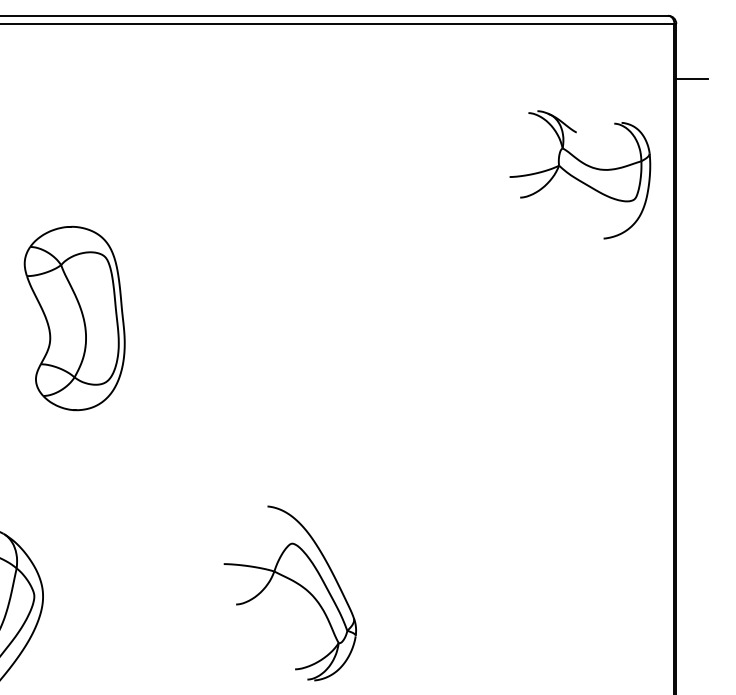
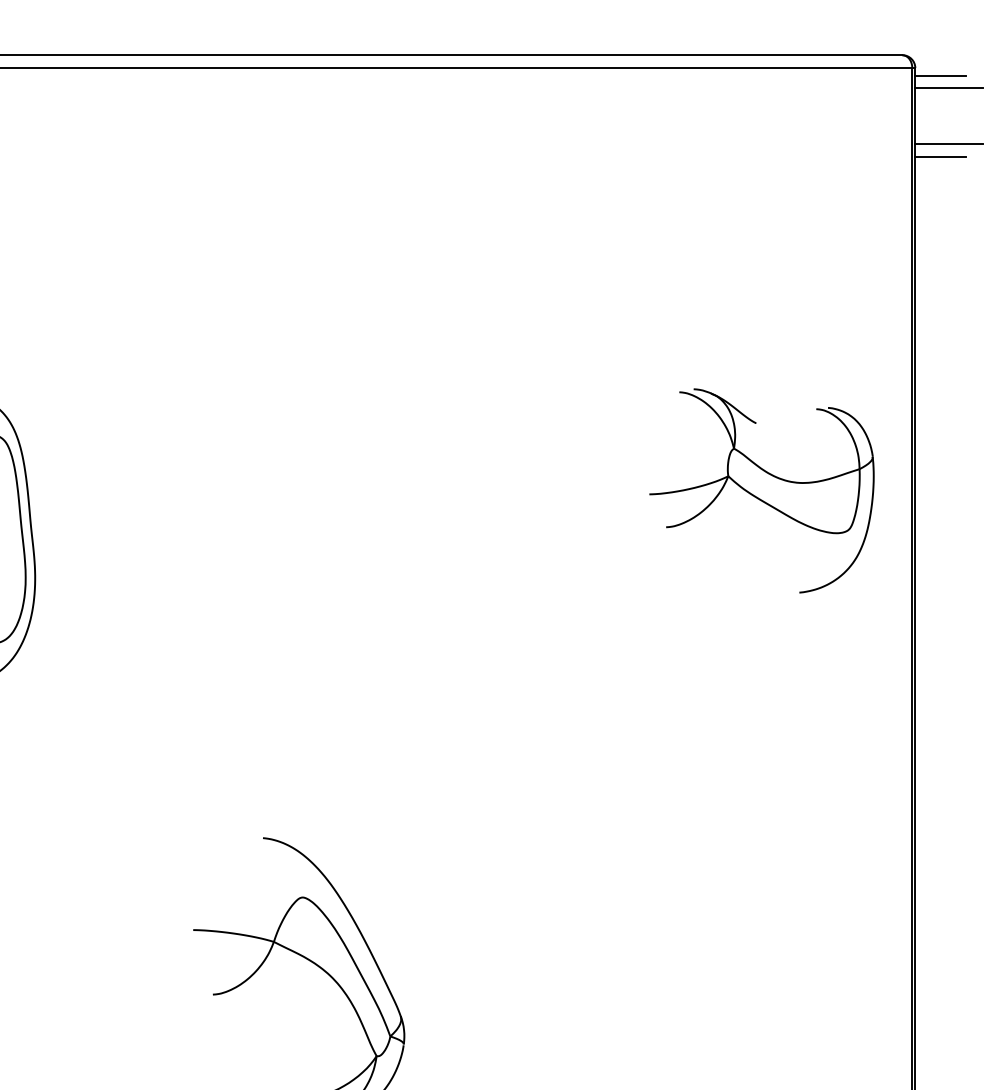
line: (692, 28) -> (941, 75), added
line: (697, 36) -> (949, 88), added
line: (697, 71) -> (949, 144), added
part: (580, 174) -> (762, 490), moved

